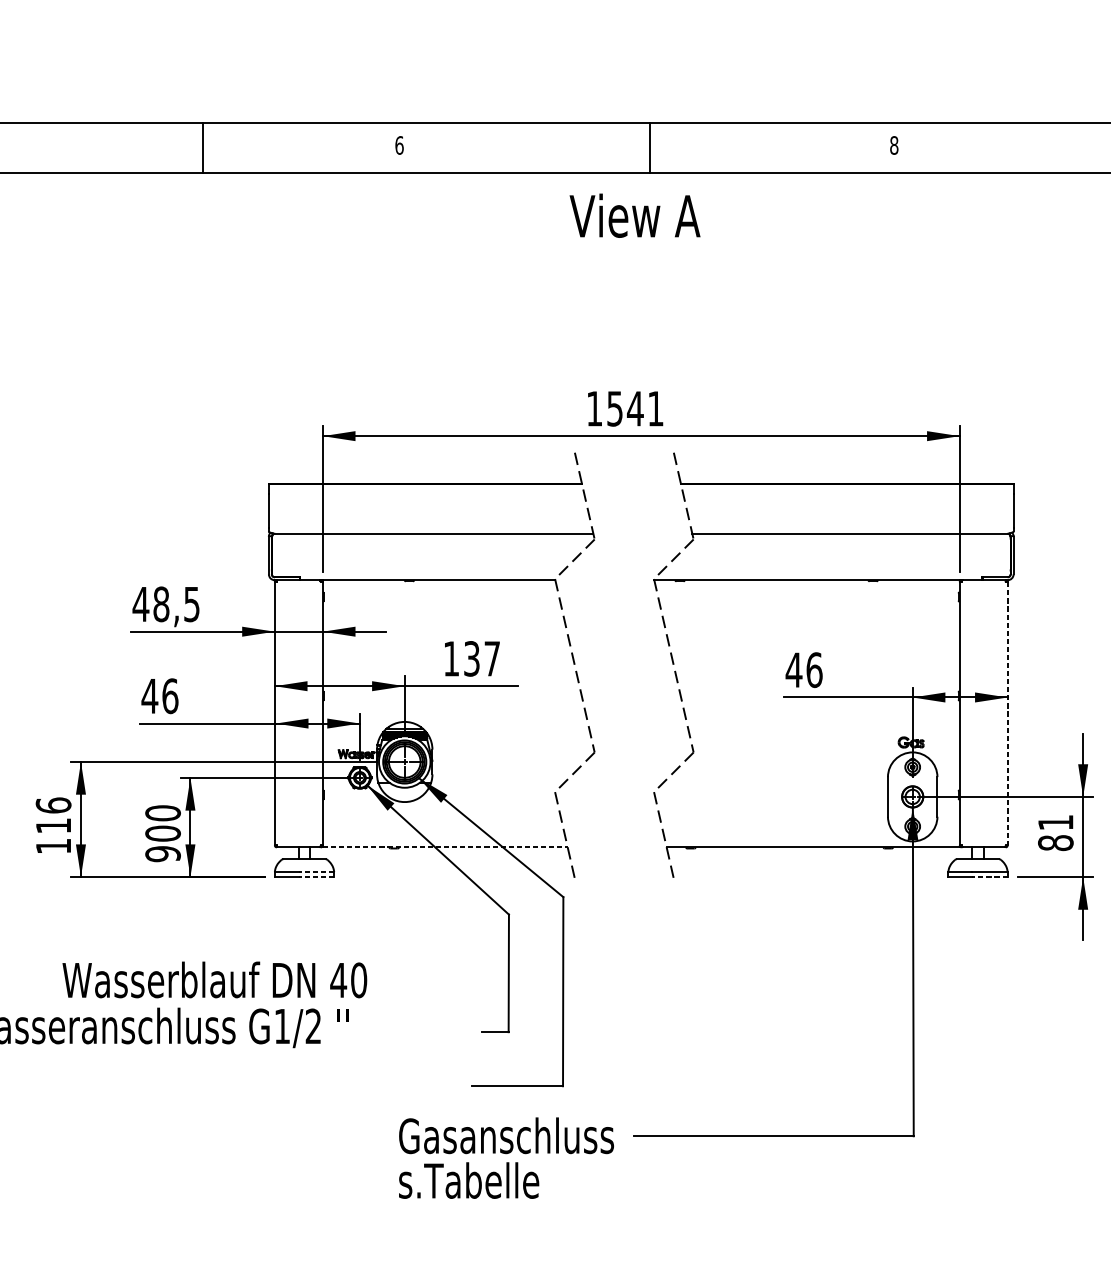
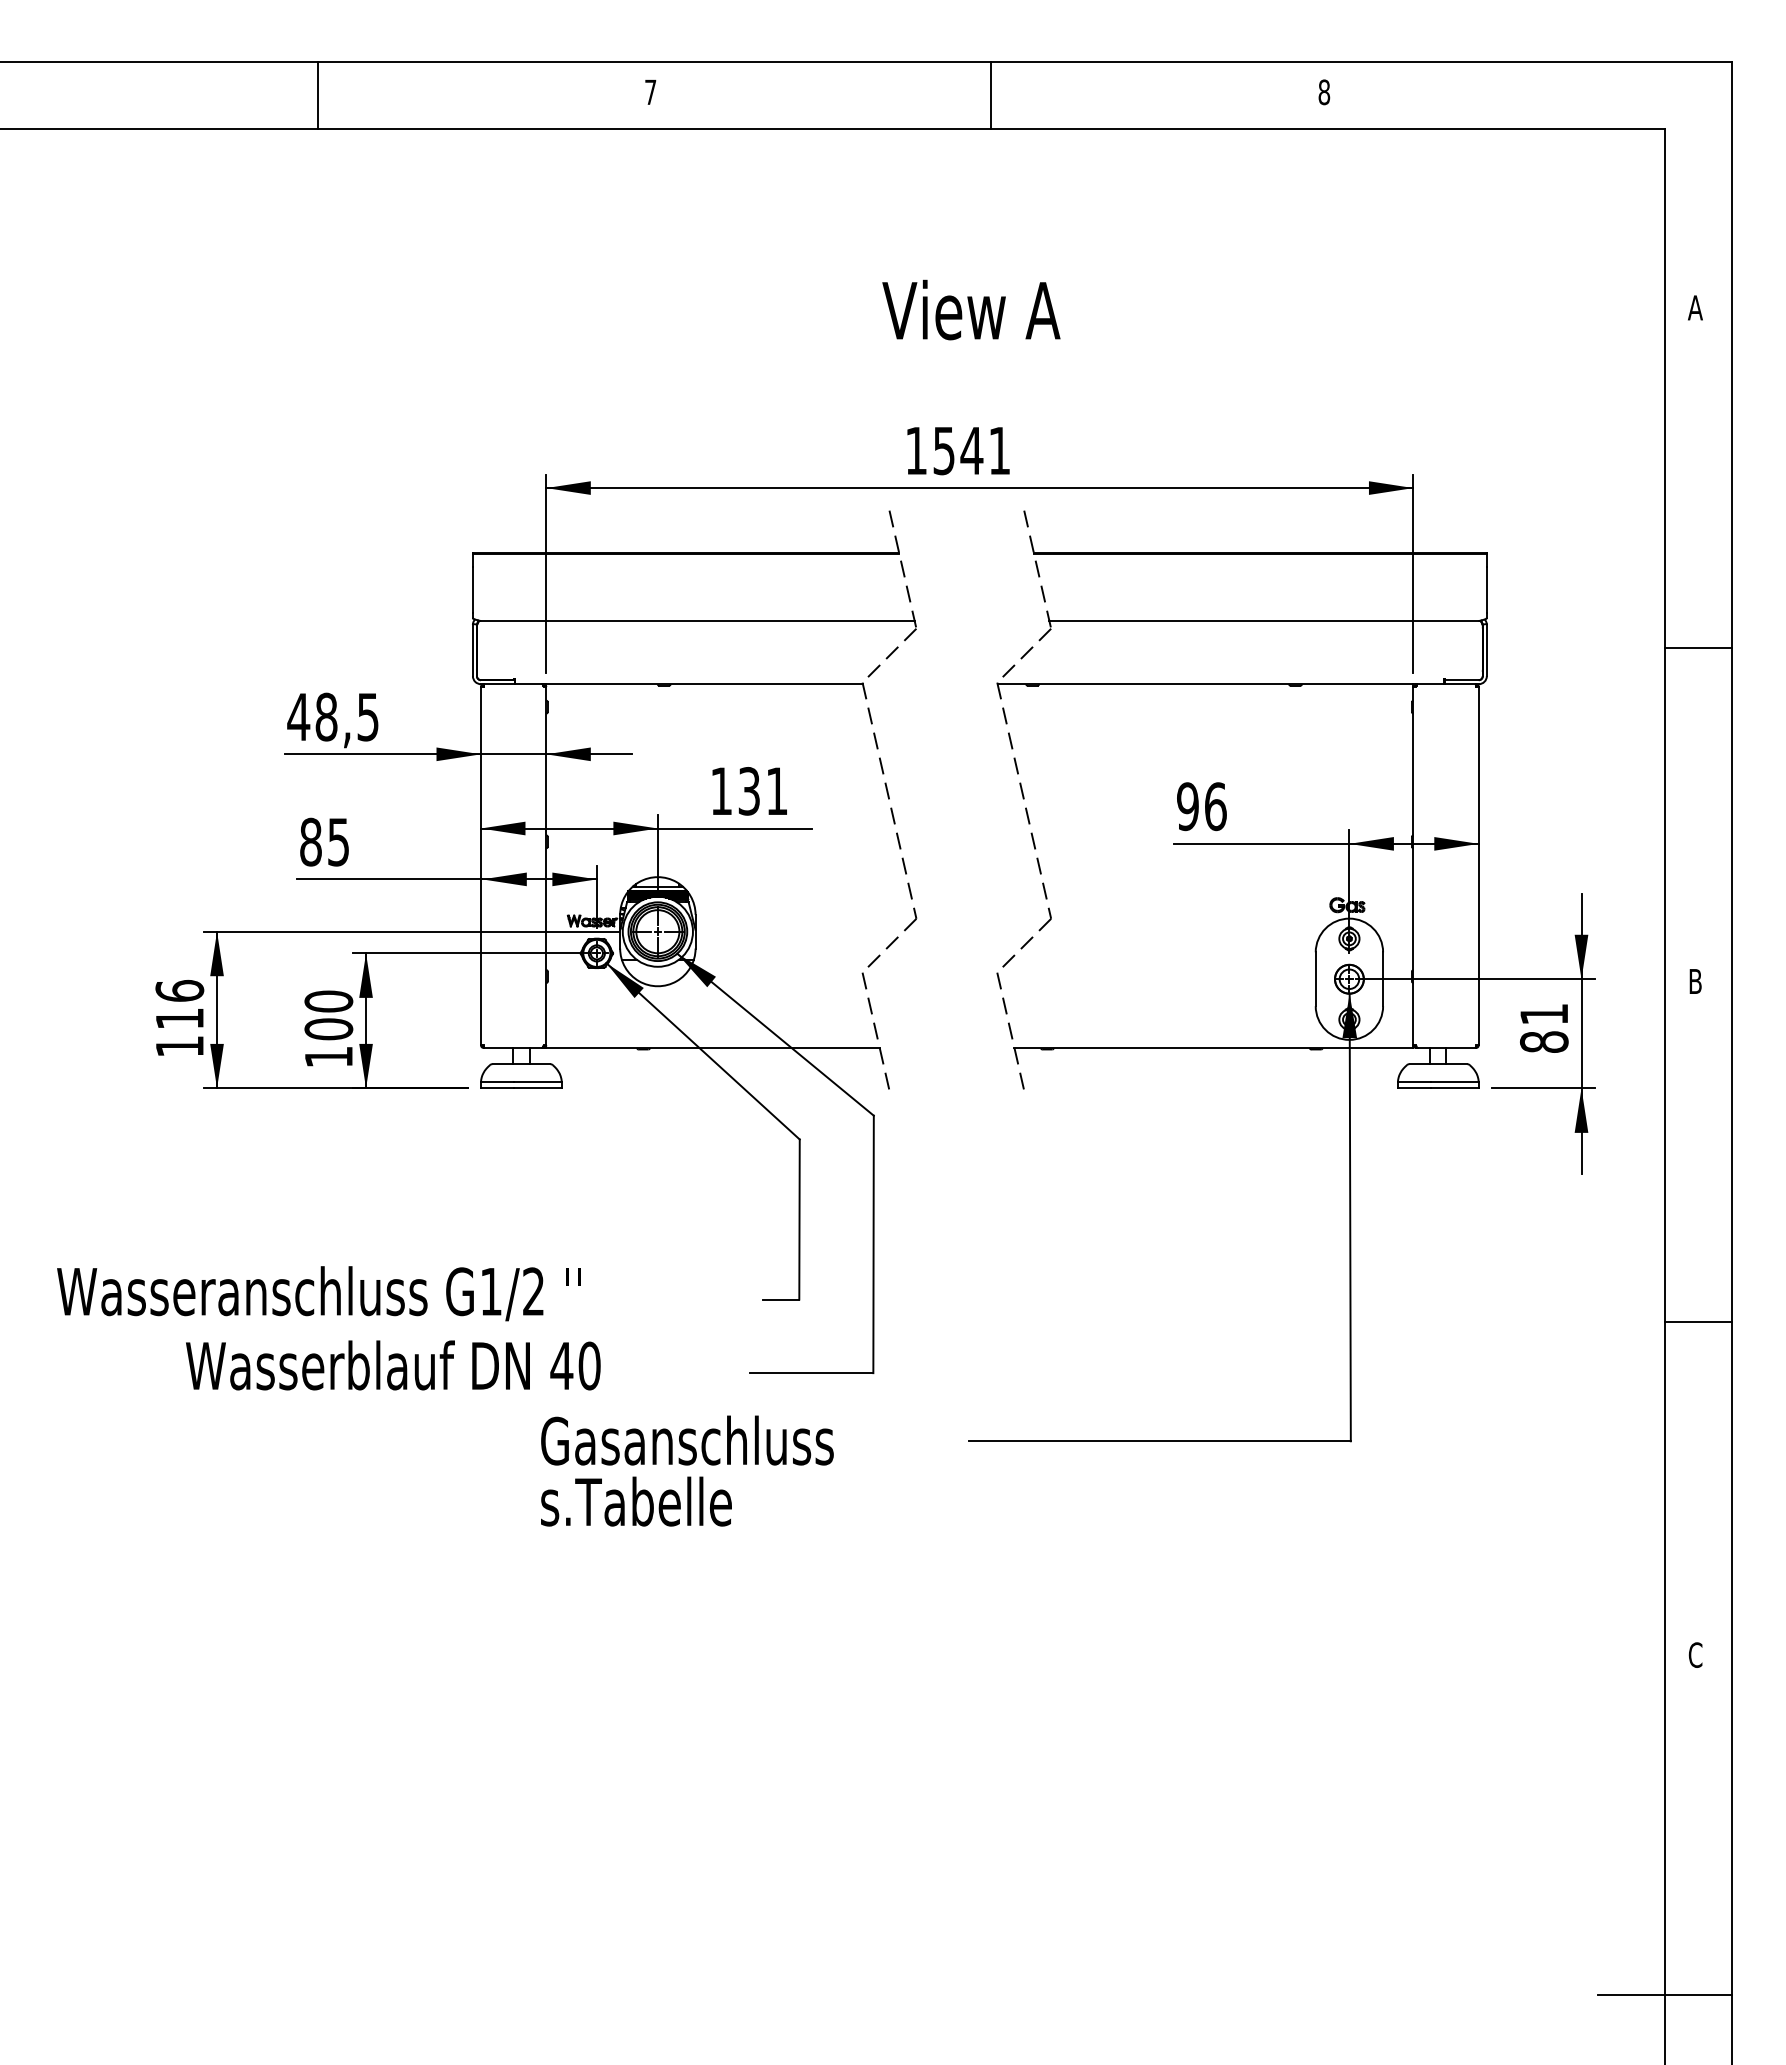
text: (399, 145) -> (650, 92), 6 -> 7
line: (202, 147) -> (317, 95), moved
text: (635, 215) -> (971, 309), moved
text: (491, 658) -> (776, 790), 137 -> 131
text: (793, 670) -> (1187, 806), 46 -> 96
text: (159, 695) -> (324, 841), 46 -> 85
line: (1007, 714) -> (1478, 866), dashed -> solid
line: (445, 847) -> (713, 1047), dashed -> solid
text: (162, 854) -> (328, 1057), 900 -> 100
line: (316, 872) -> (537, 1081), dashed -> solid
line: (316, 877) -> (537, 1088), dashed -> solid
line: (989, 877) -> (1454, 1088), dashed -> solid
text: (214, 979) -> (393, 1365), moved
text: (506, 1157) -> (687, 1470), moved

